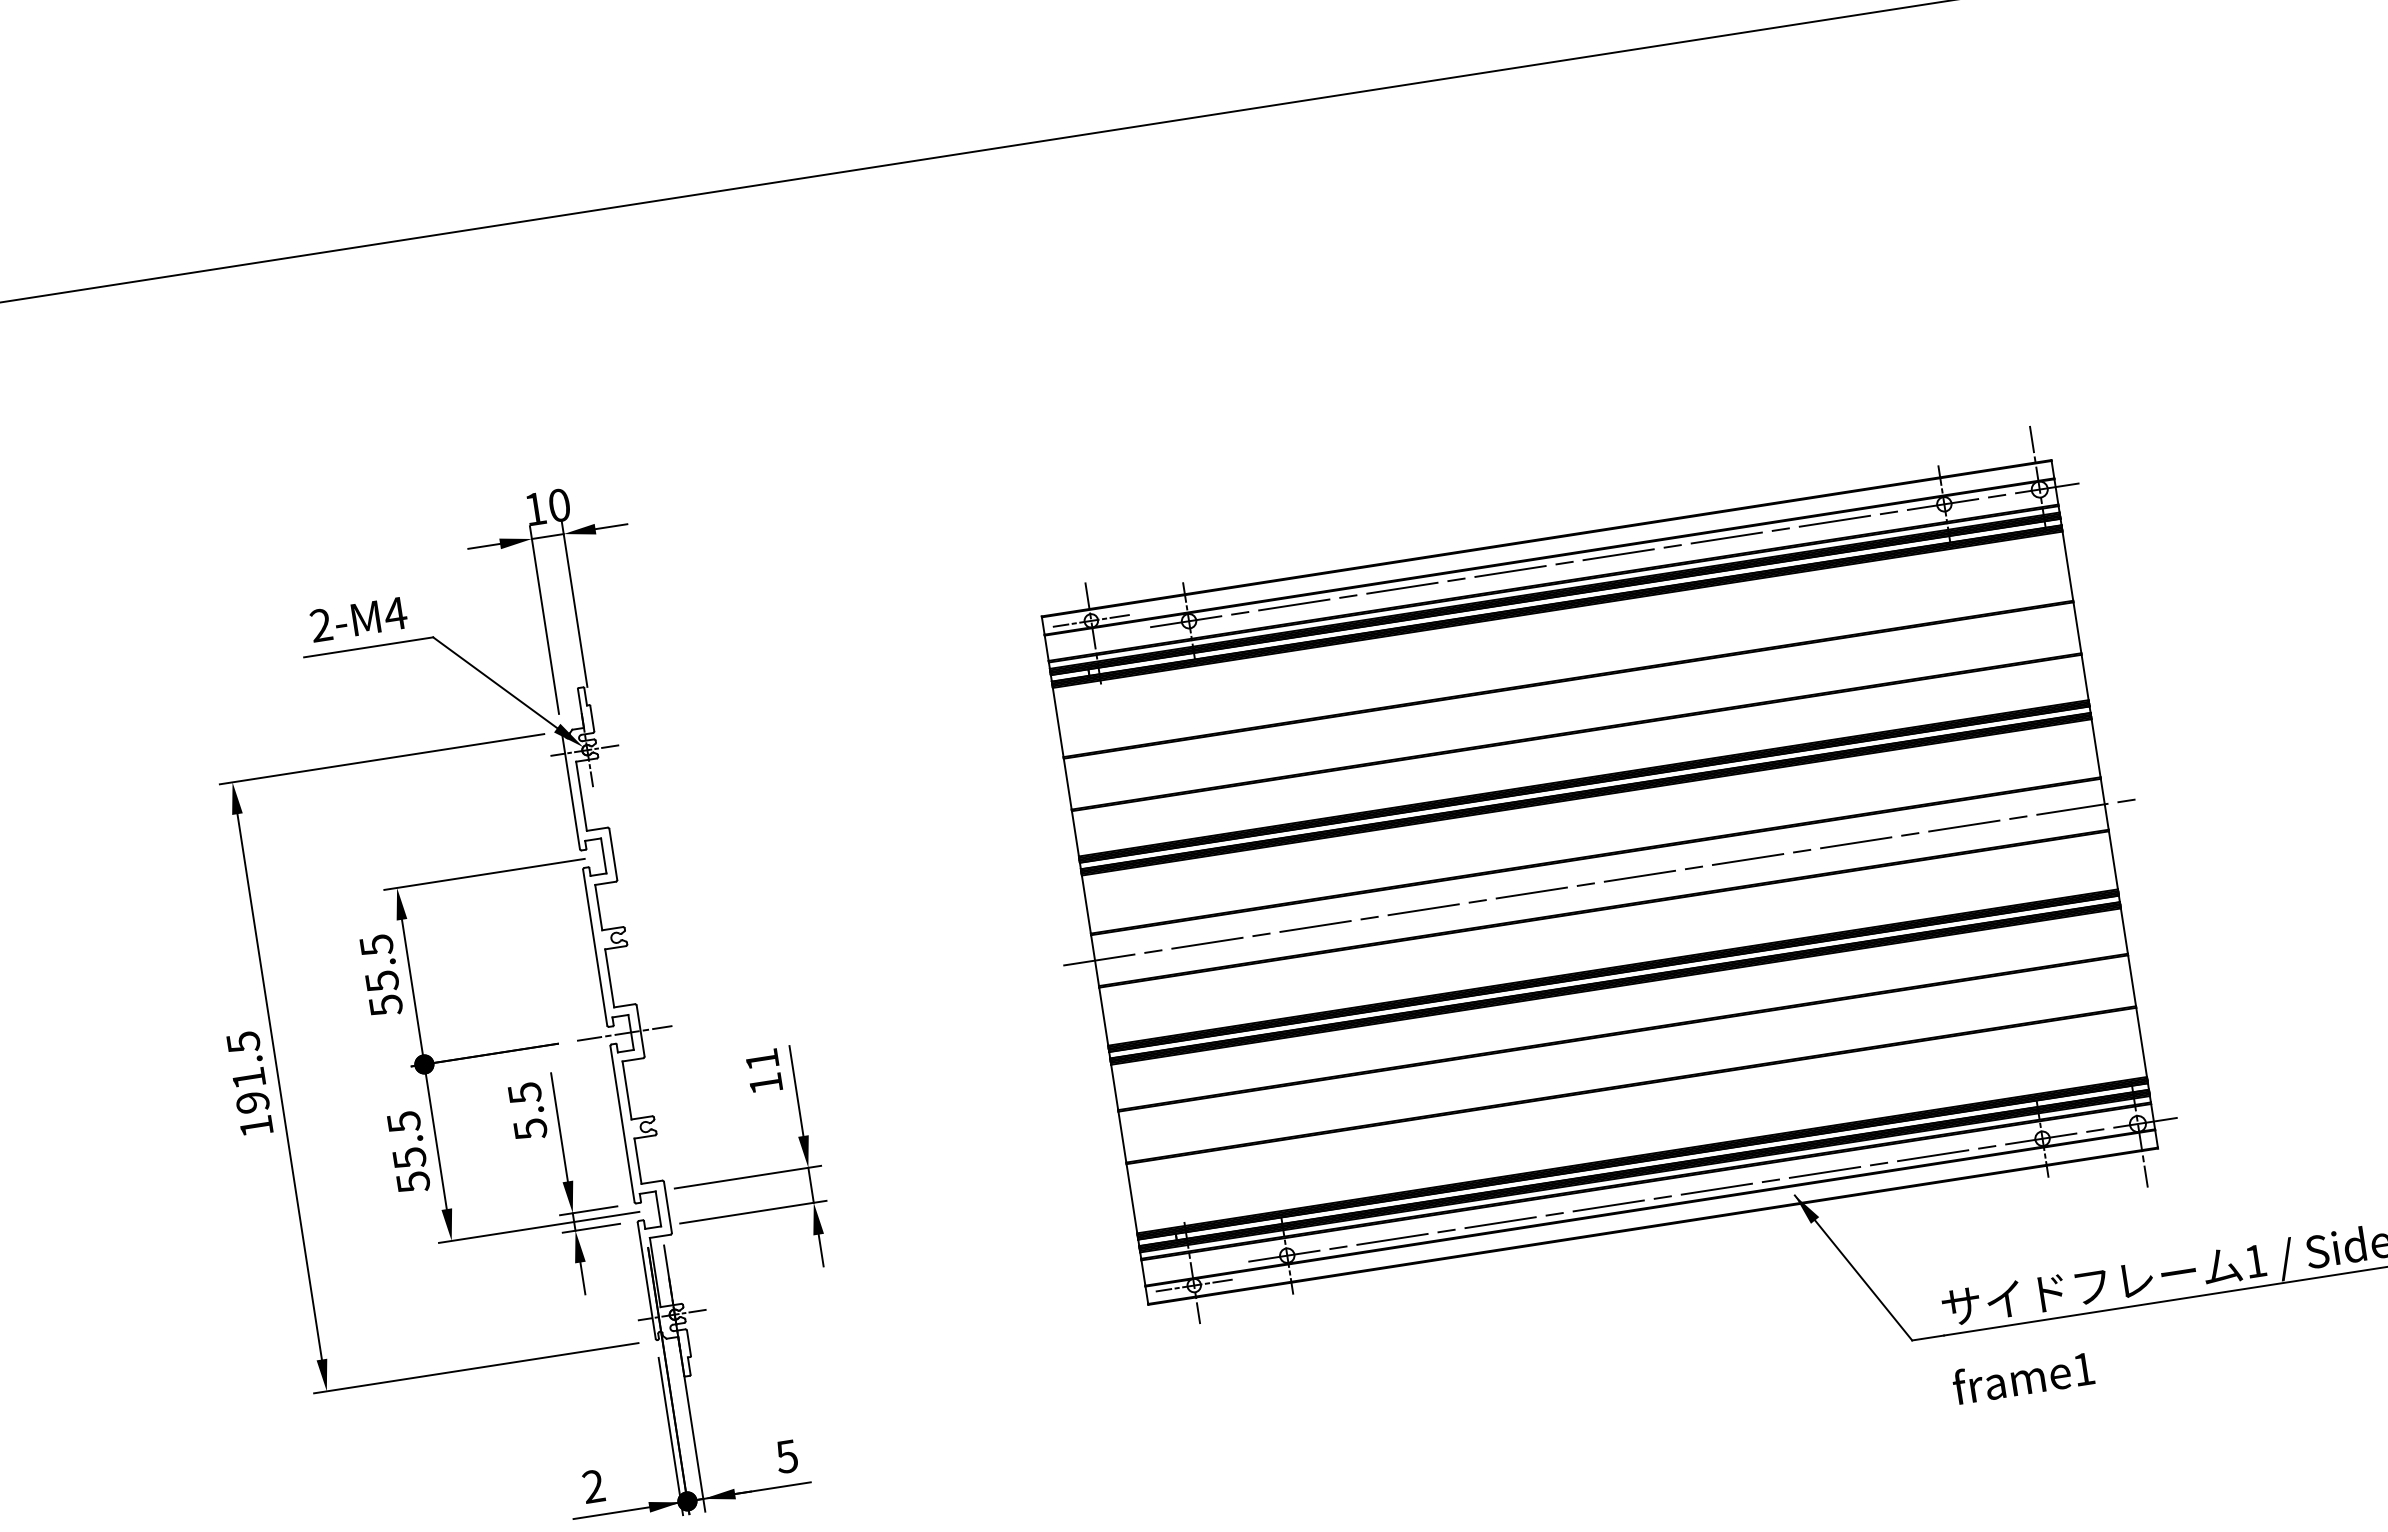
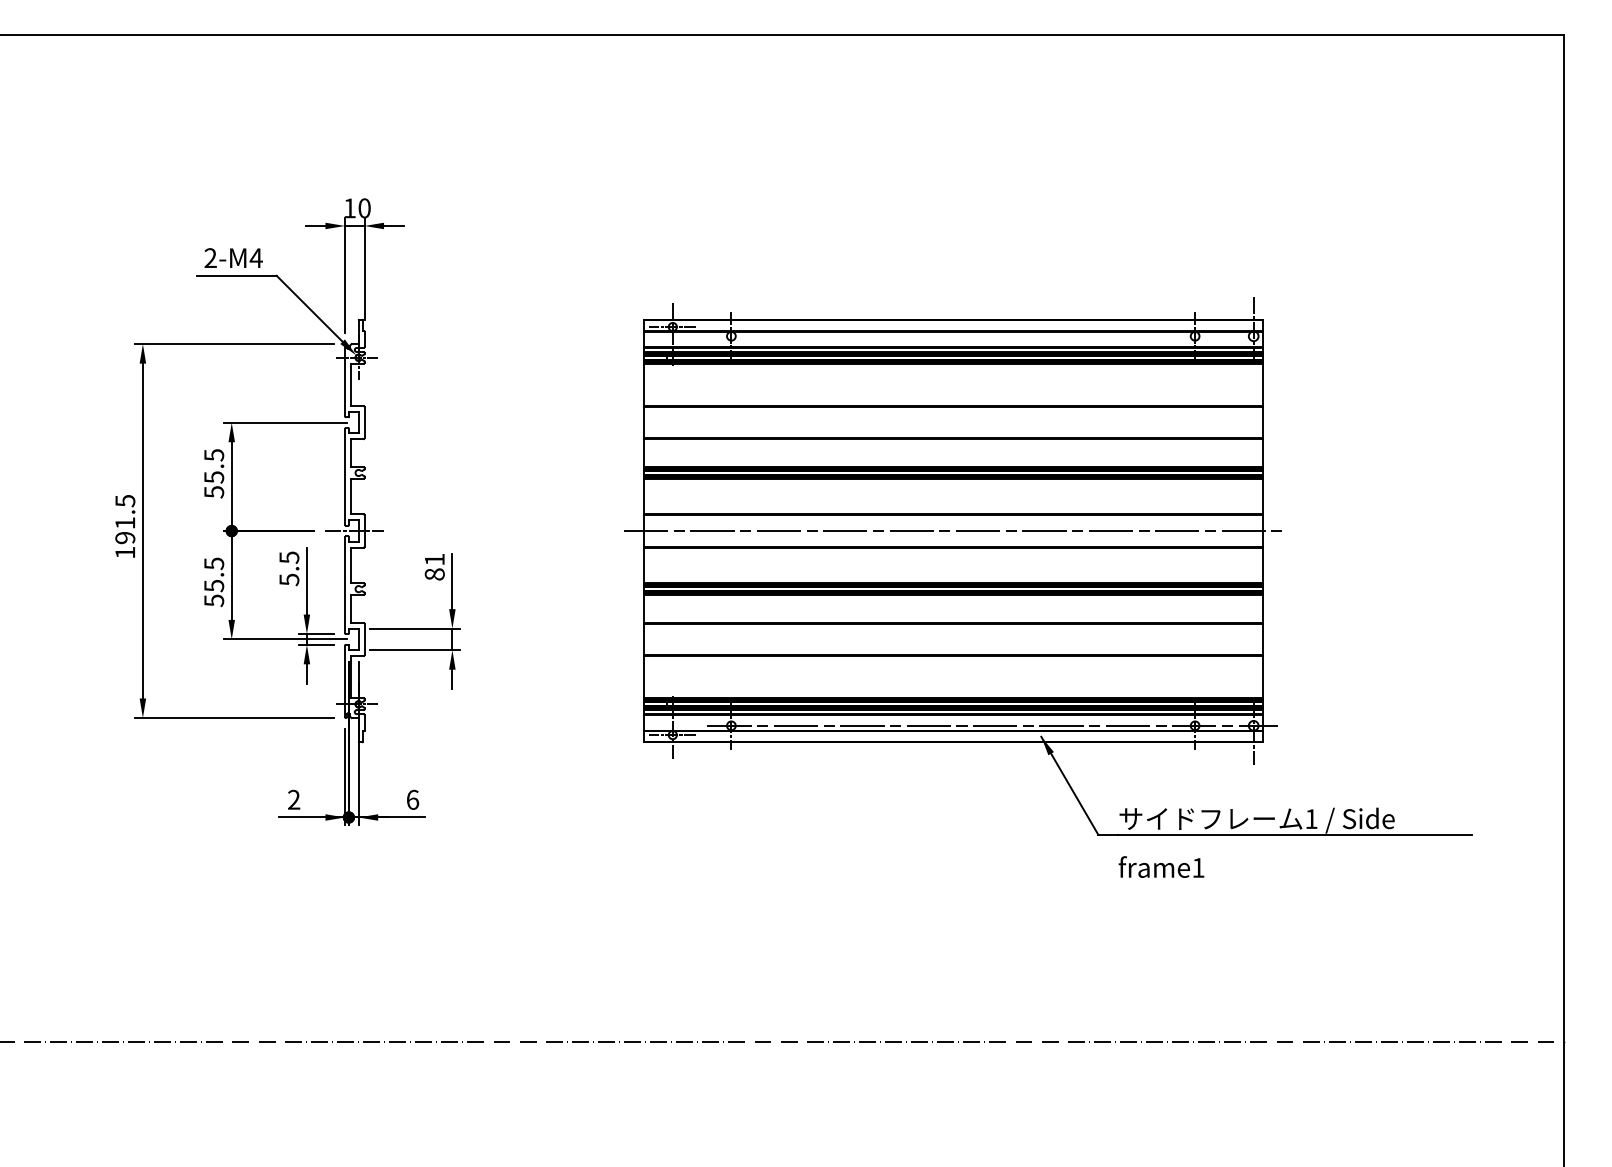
line: (1614, 555) -> (992, 336), removed
text: (765, 1084) -> (434, 574), 11 -> 81
text: (786, 1456) -> (412, 799), 5 -> 6

